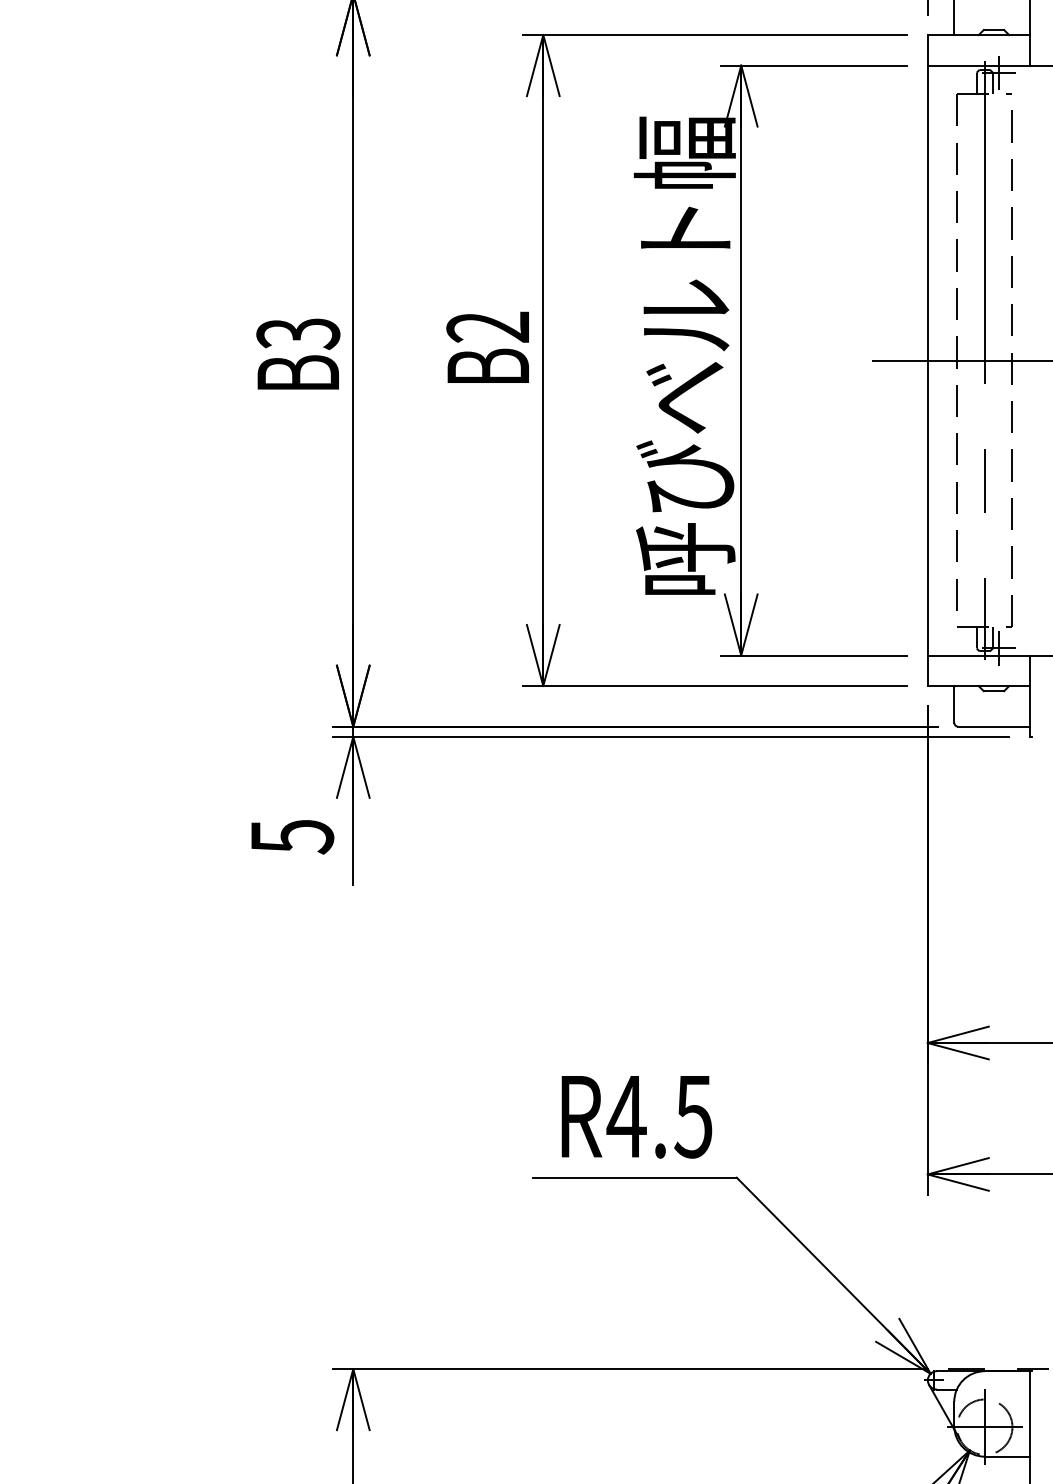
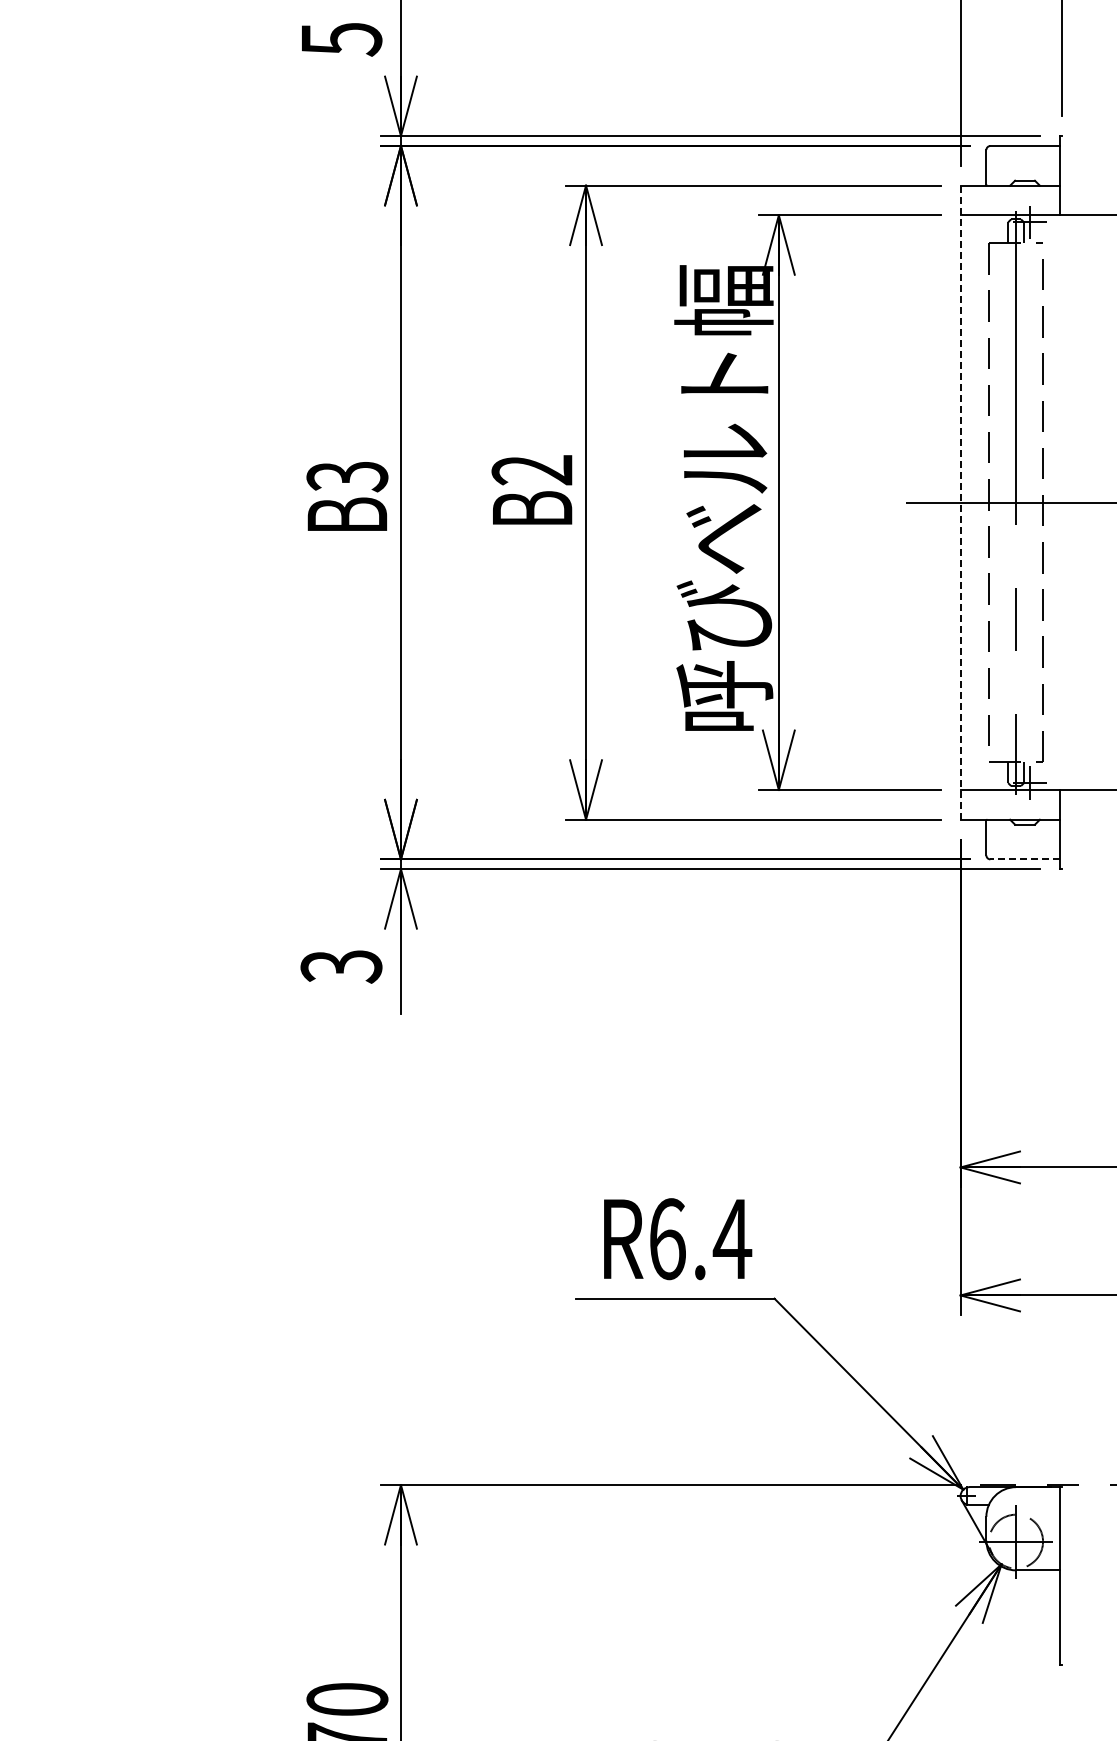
line: (927, 361) -> (960, 503), solid -> dashed
line: (994, 726) -> (1025, 859), solid -> dashed
text: (292, 836) -> (341, 966), 5 -> 3
text: (659, 1116) -> (699, 1239), R4.5 -> R6.4

